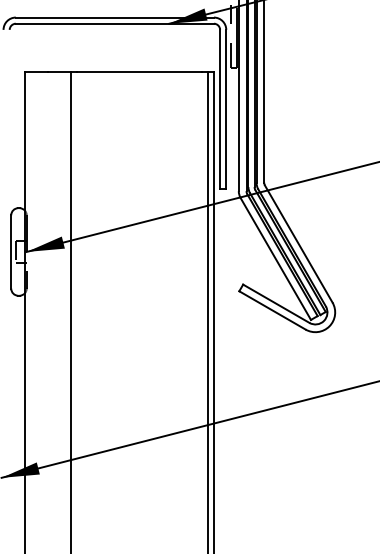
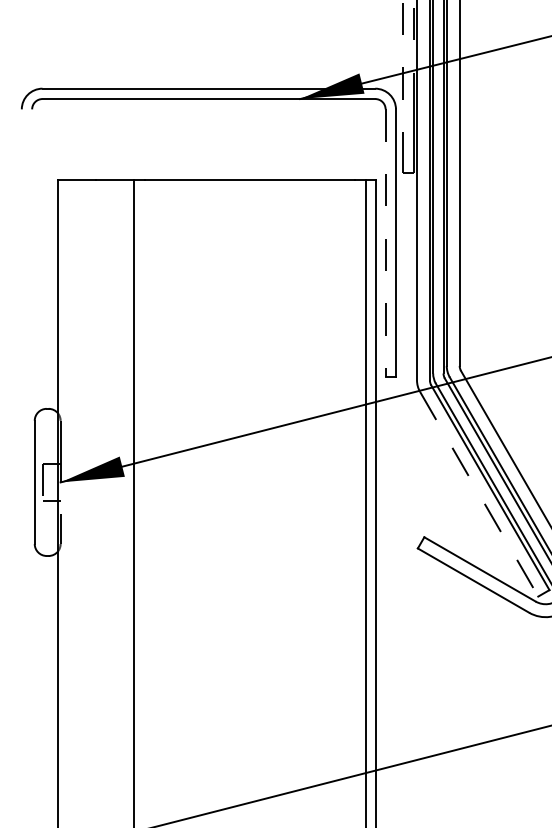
line: (220, 109) -> (386, 243), solid -> dashed
line: (276, 259) -> (480, 495), solid -> dashed

